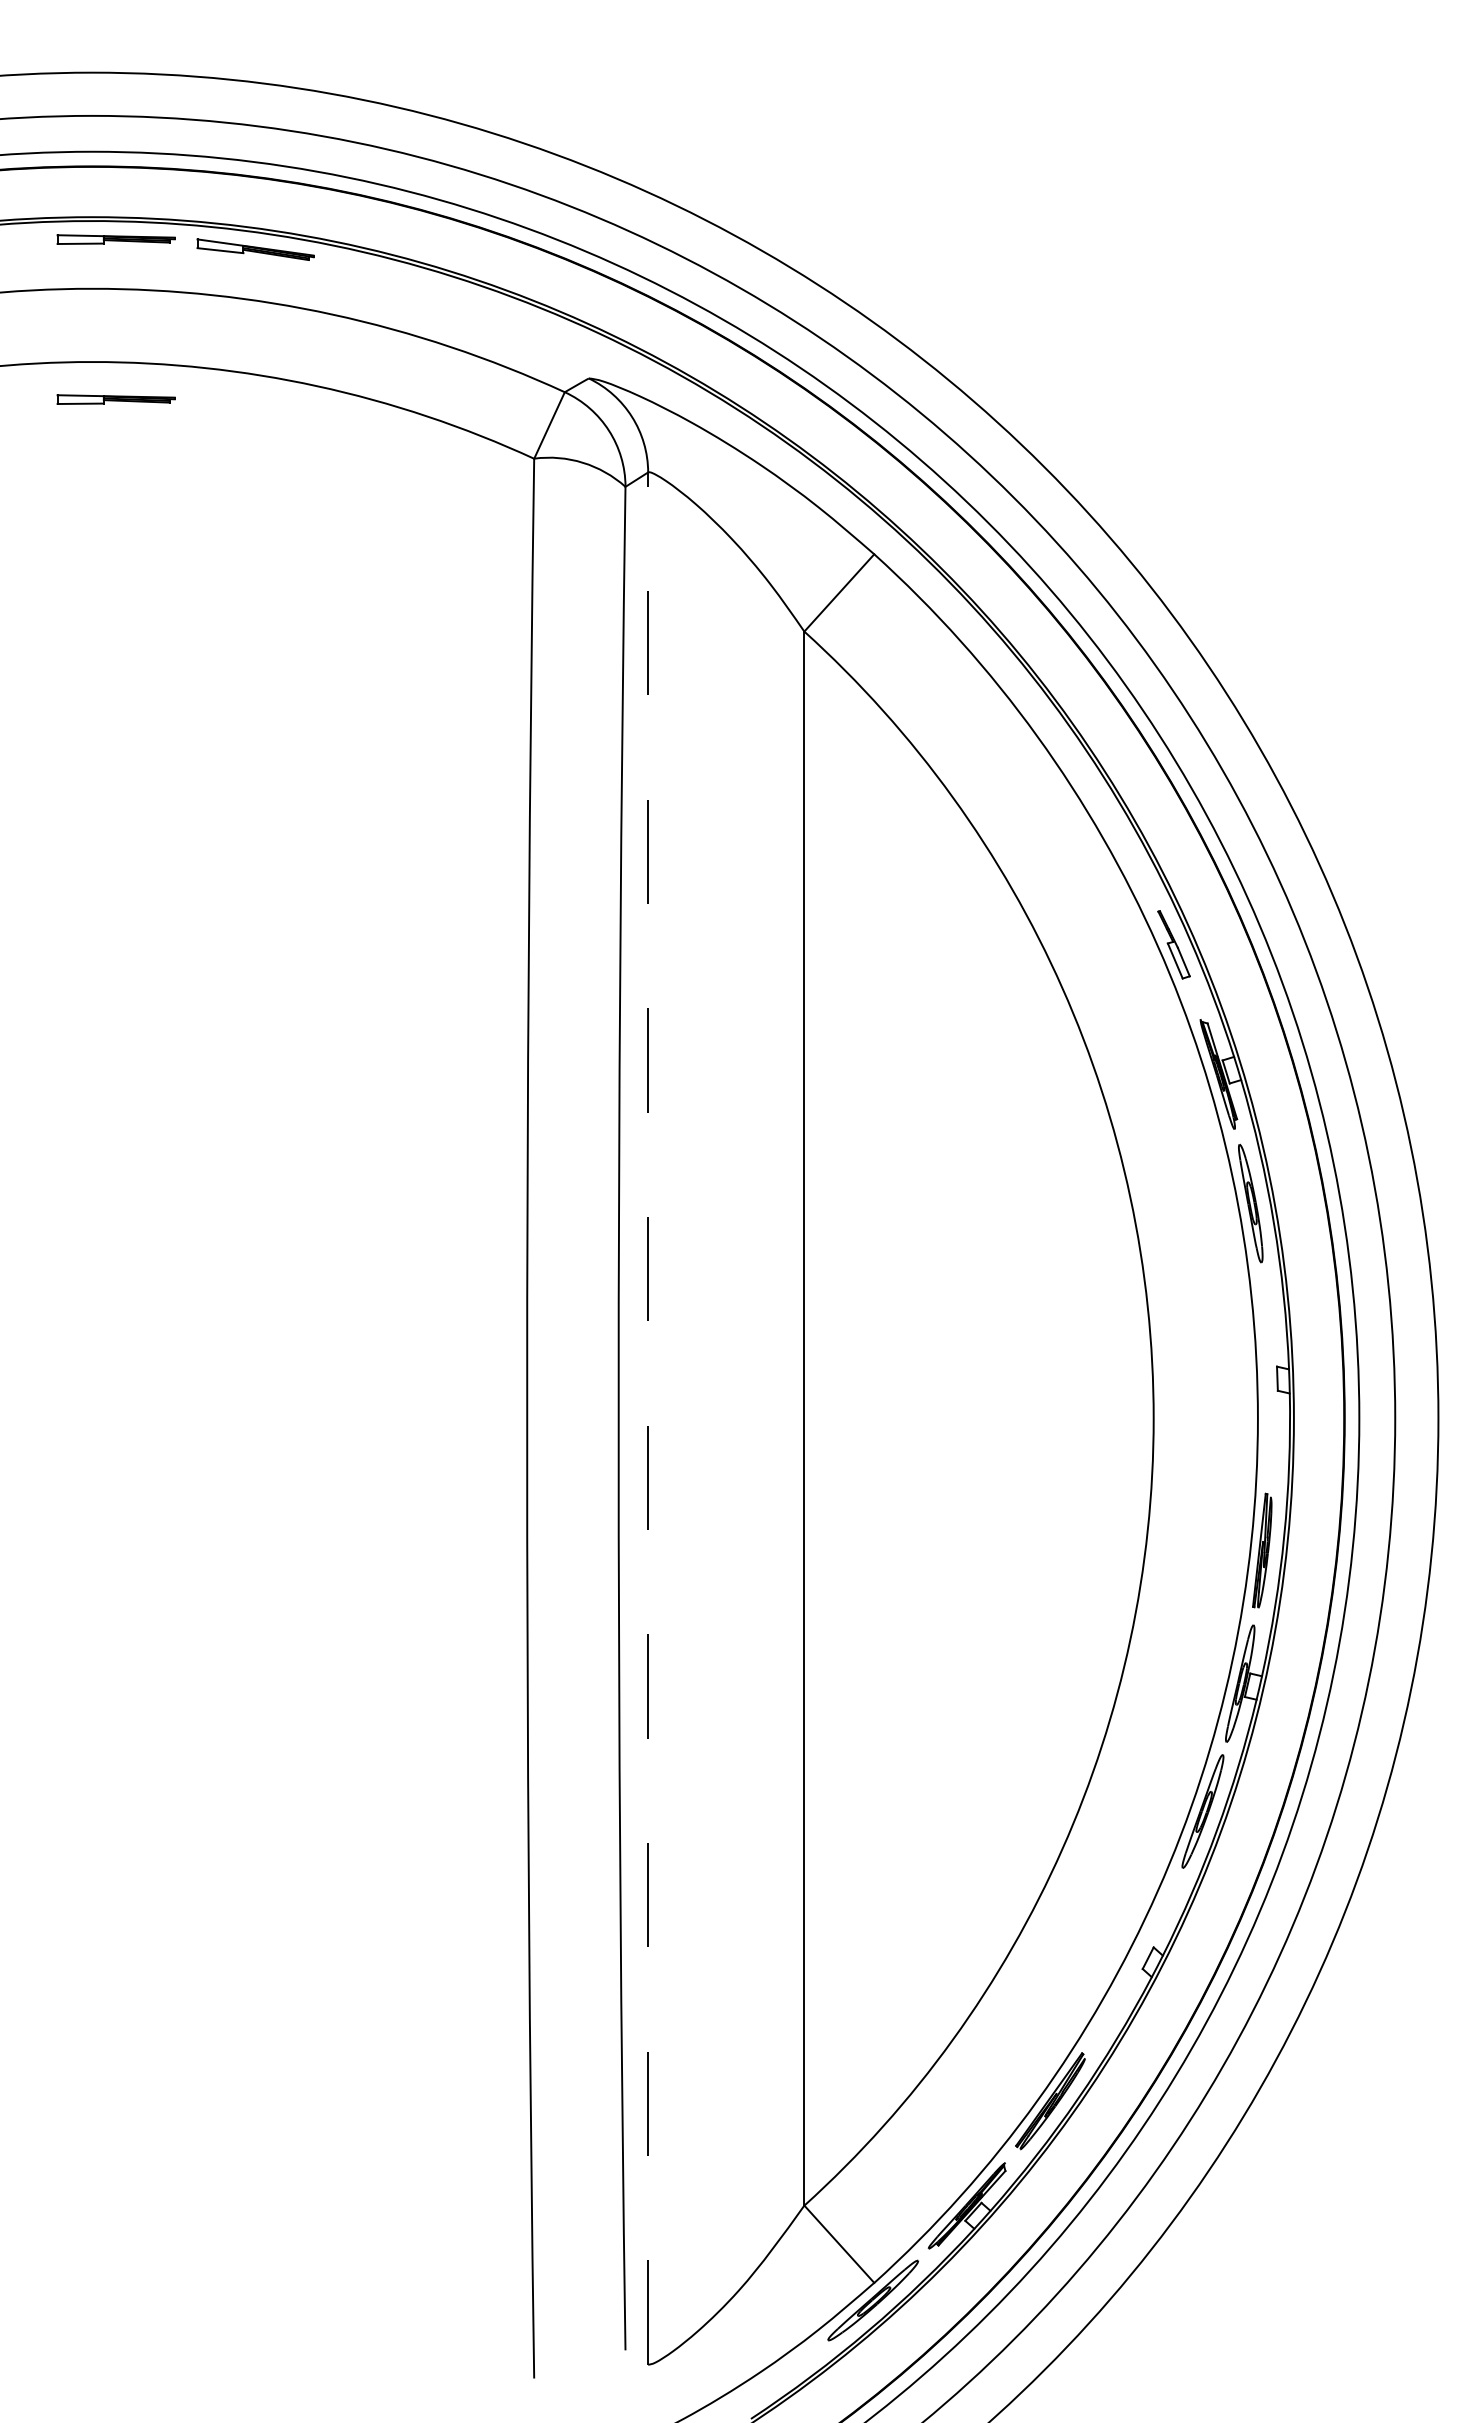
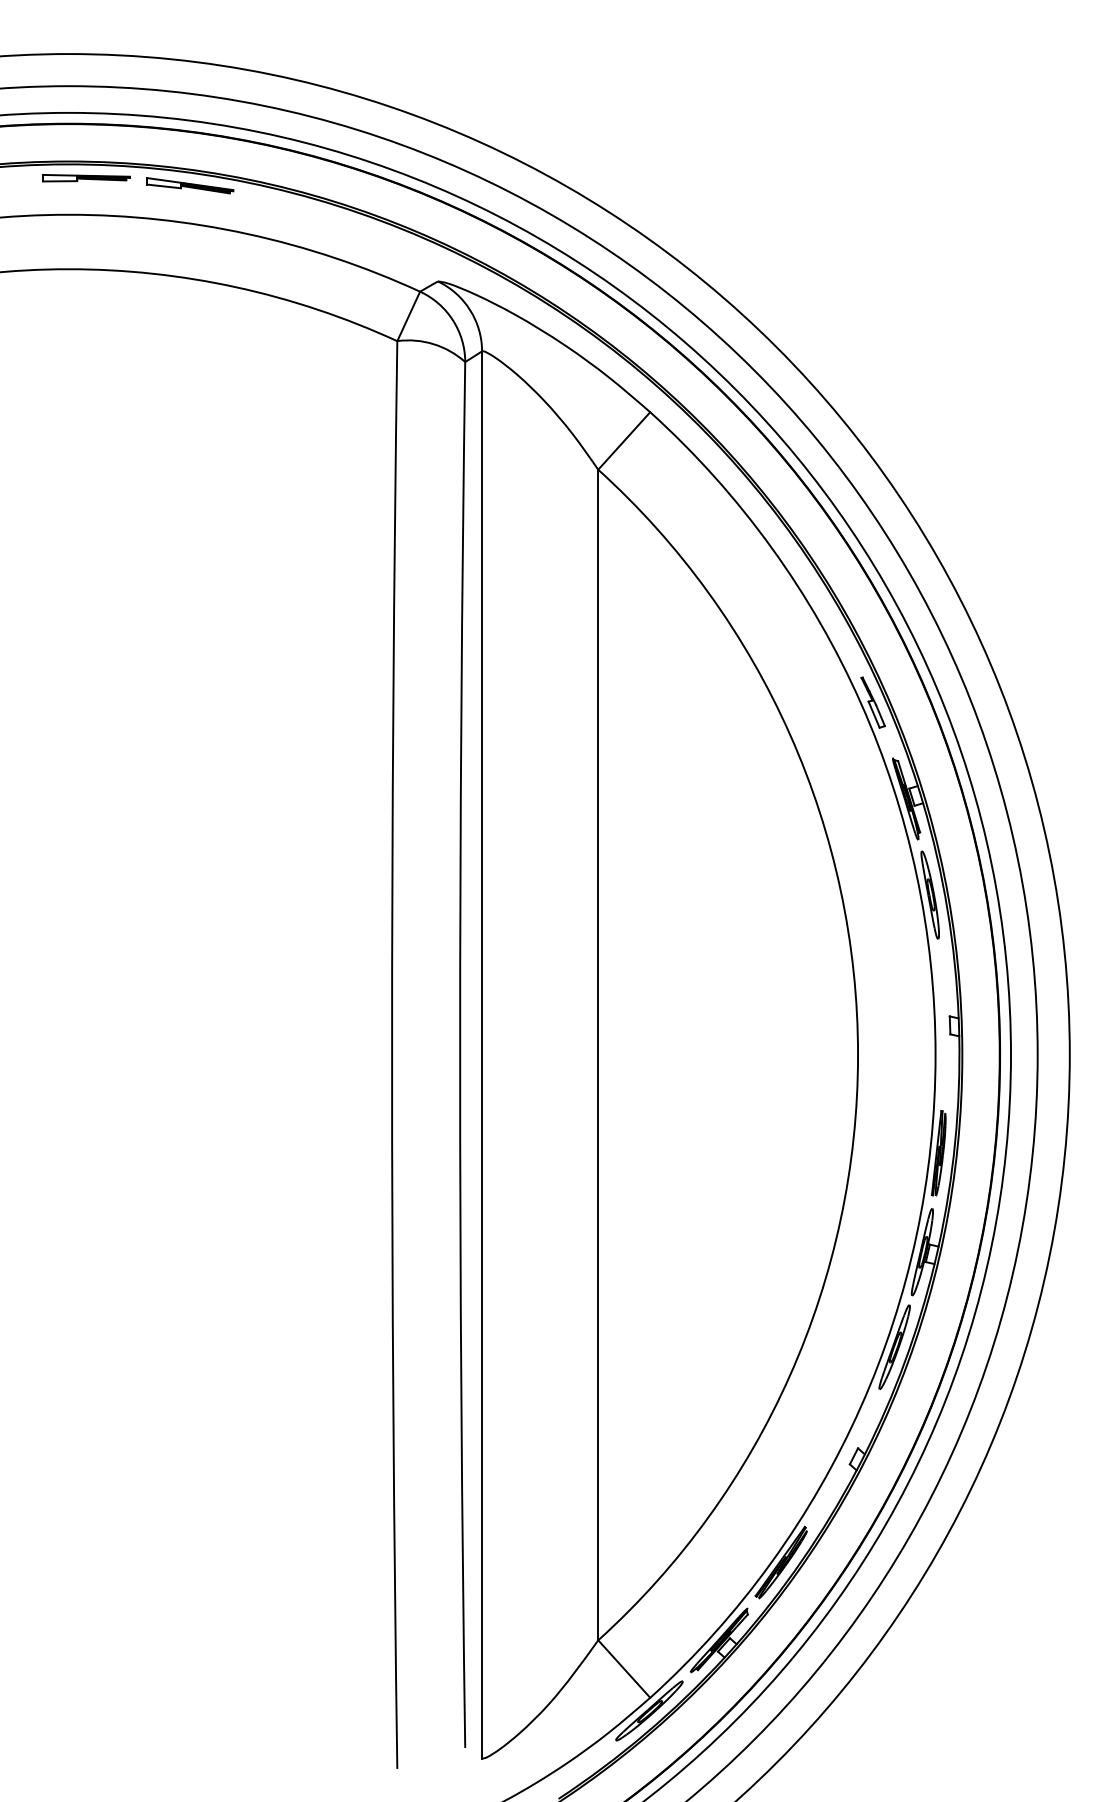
part: (115, 399) -> (85, 297), removed
line: (648, 1418) -> (482, 1054), dashed -> solid

